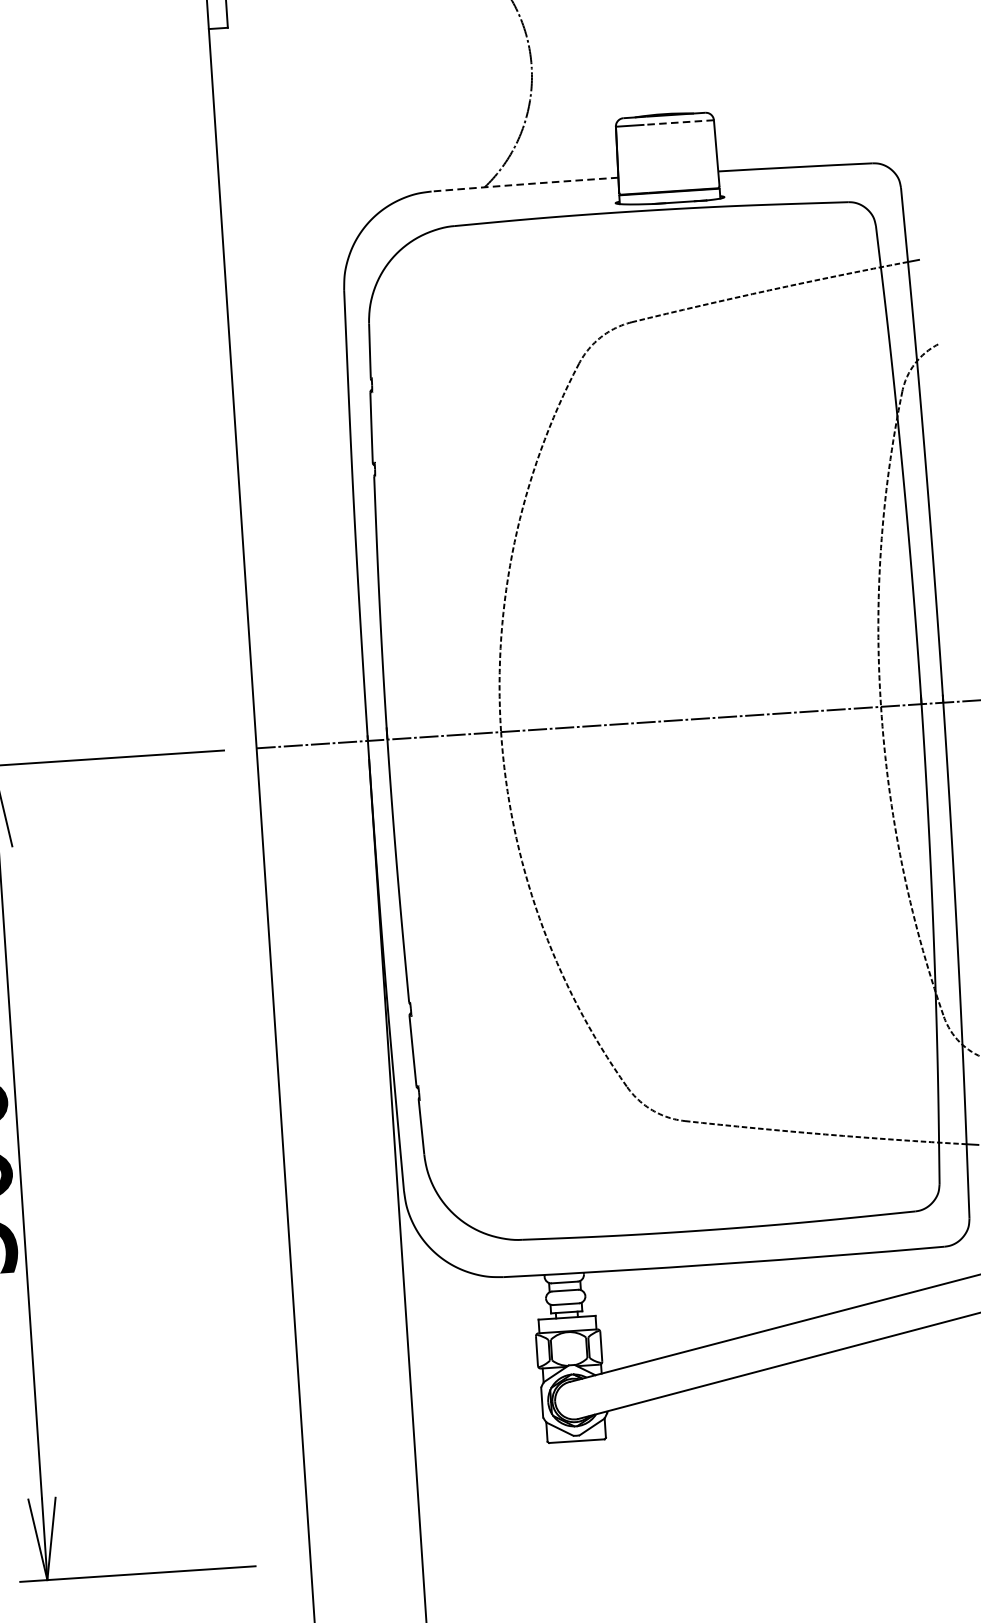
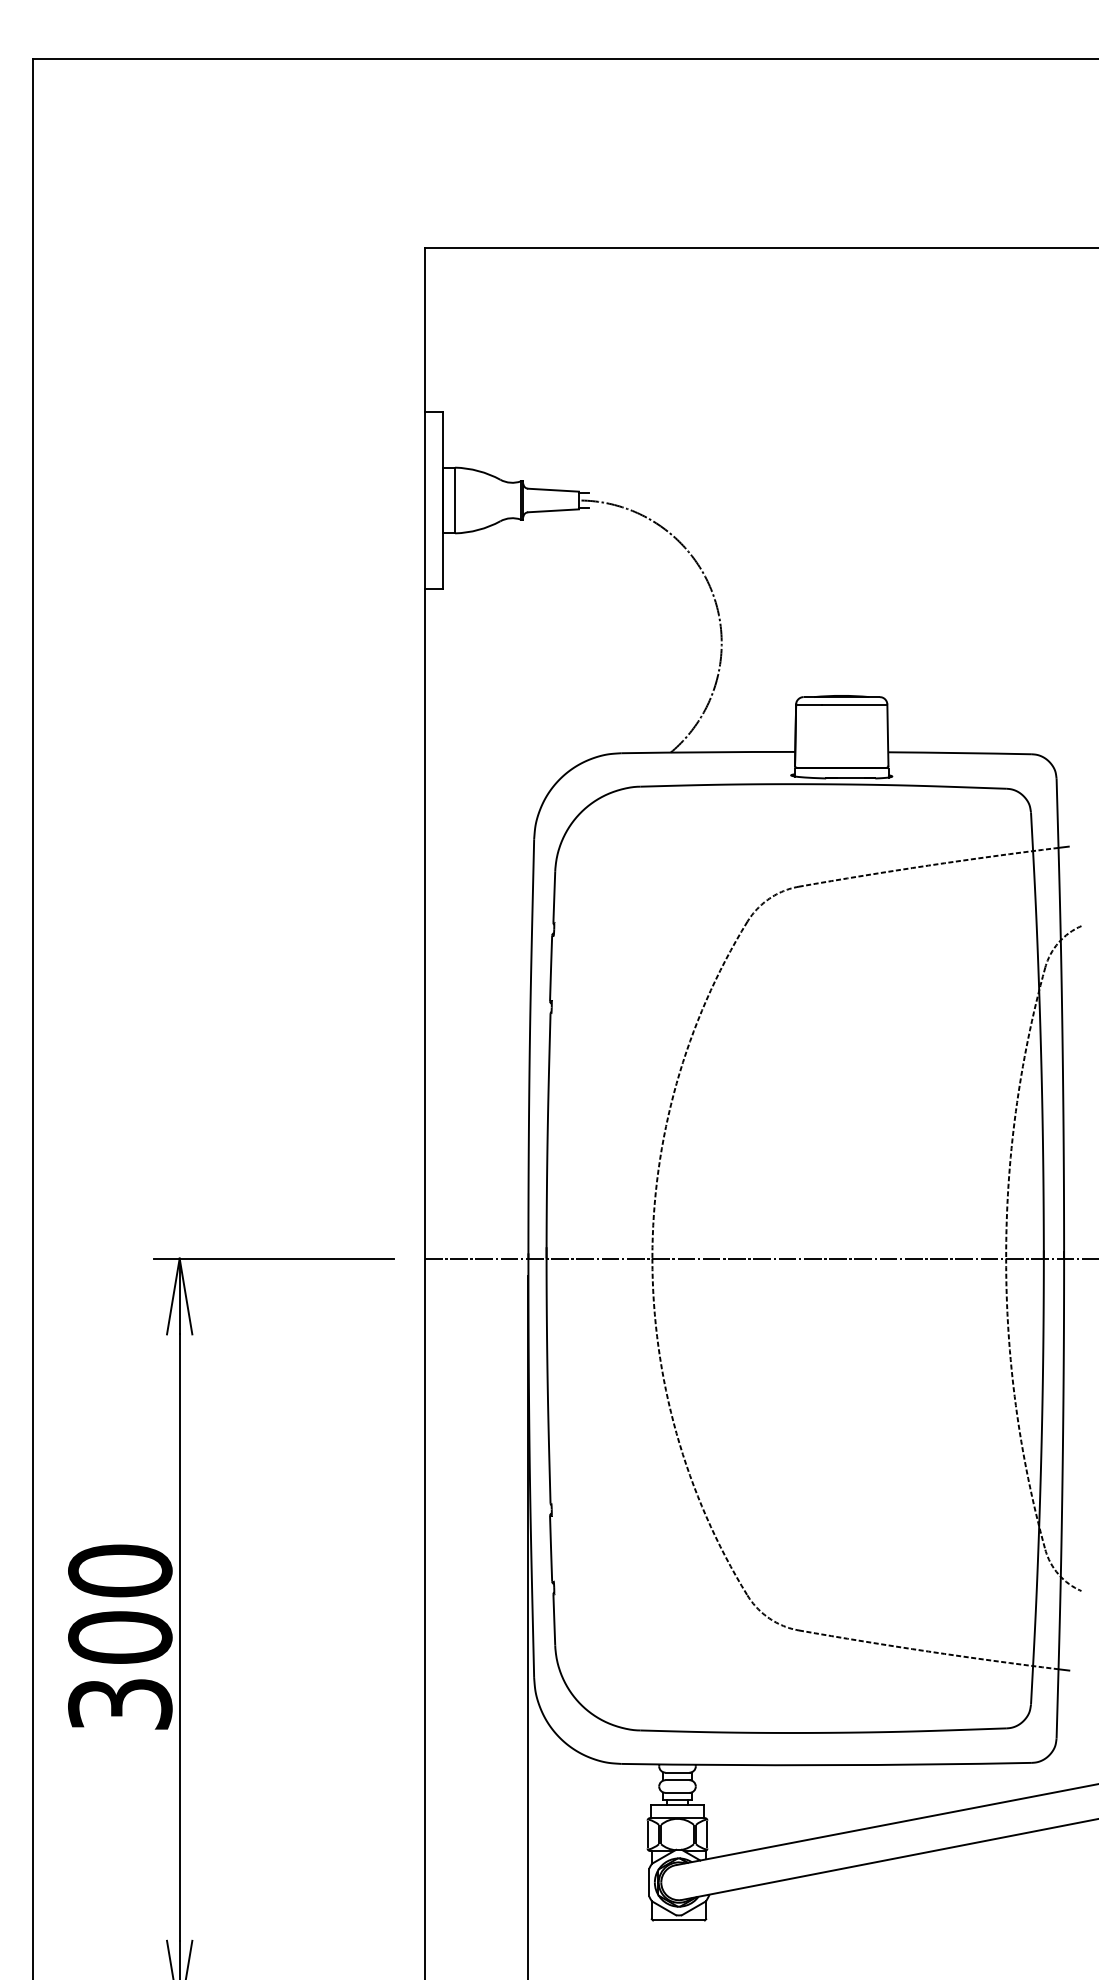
line: (678, 122) -> (854, 704), dashed -> solid
arc: (525, 184) -> (708, 752), dashed -> solid

